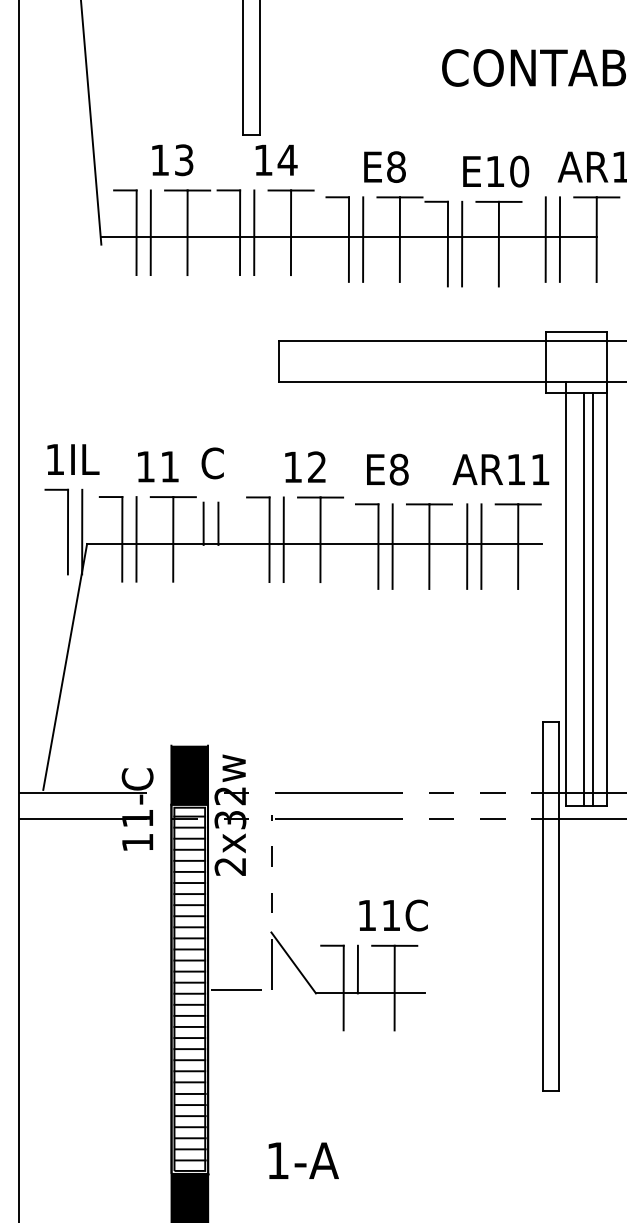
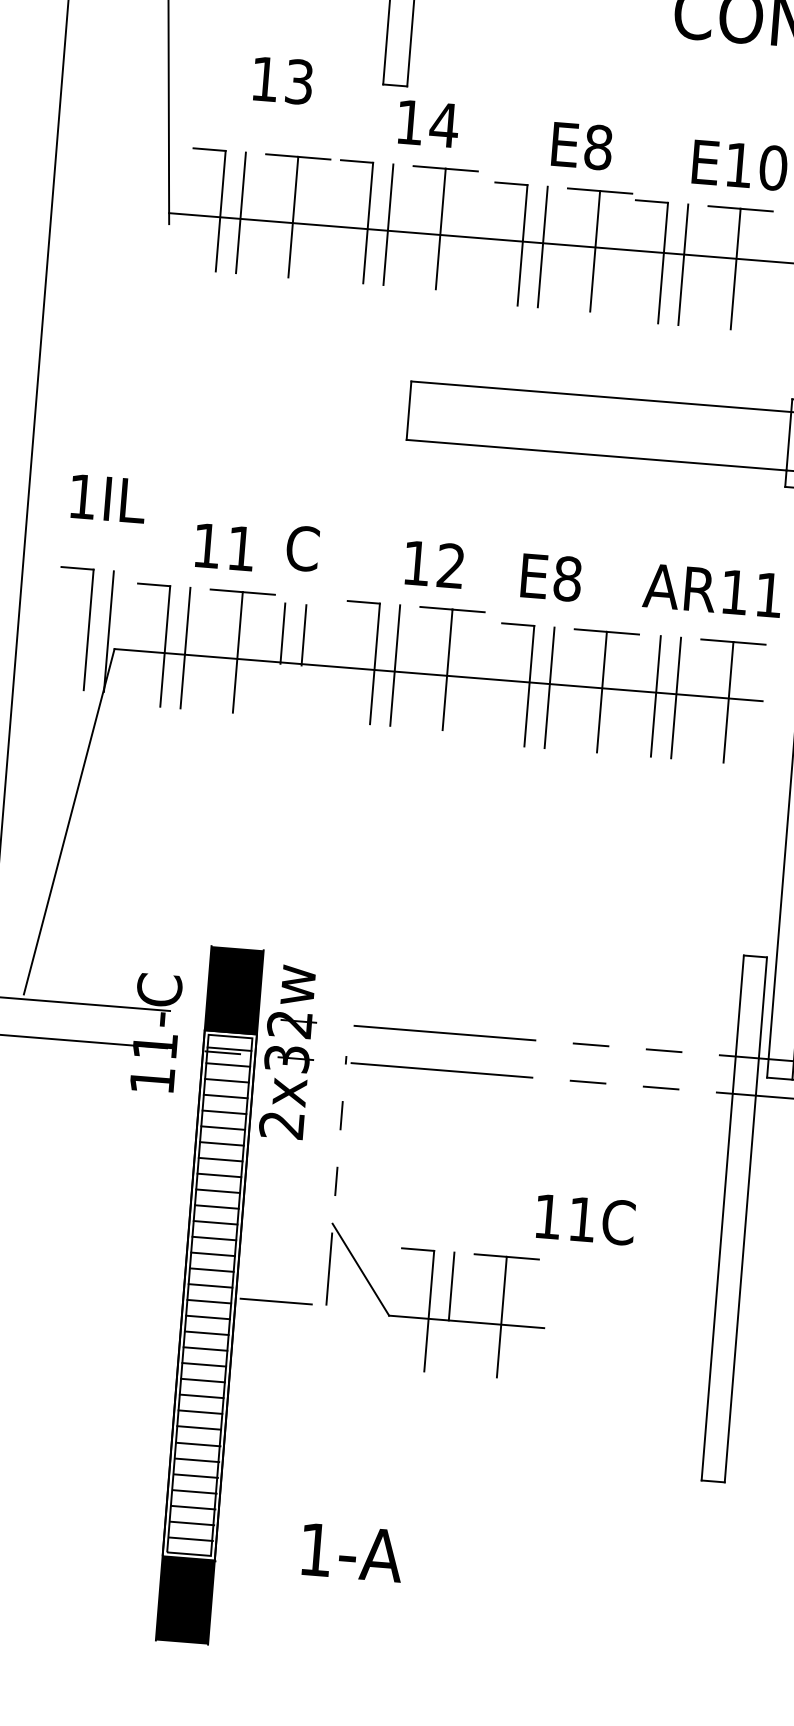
text: (172, 160) -> (282, 81), moved
text: (73, 459) -> (108, 498), moved
text: (393, 915) -> (585, 1219), moved

